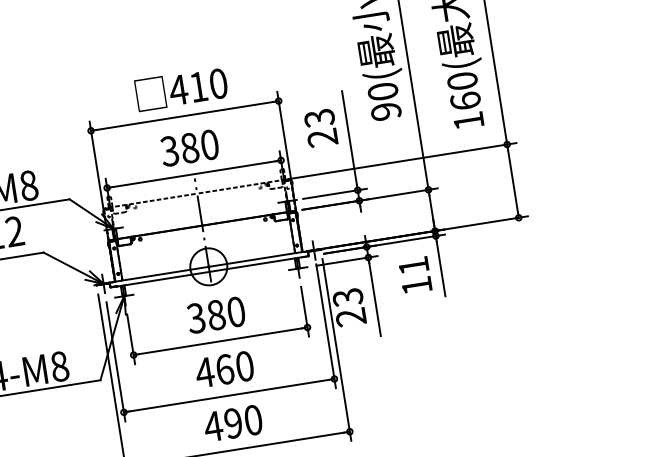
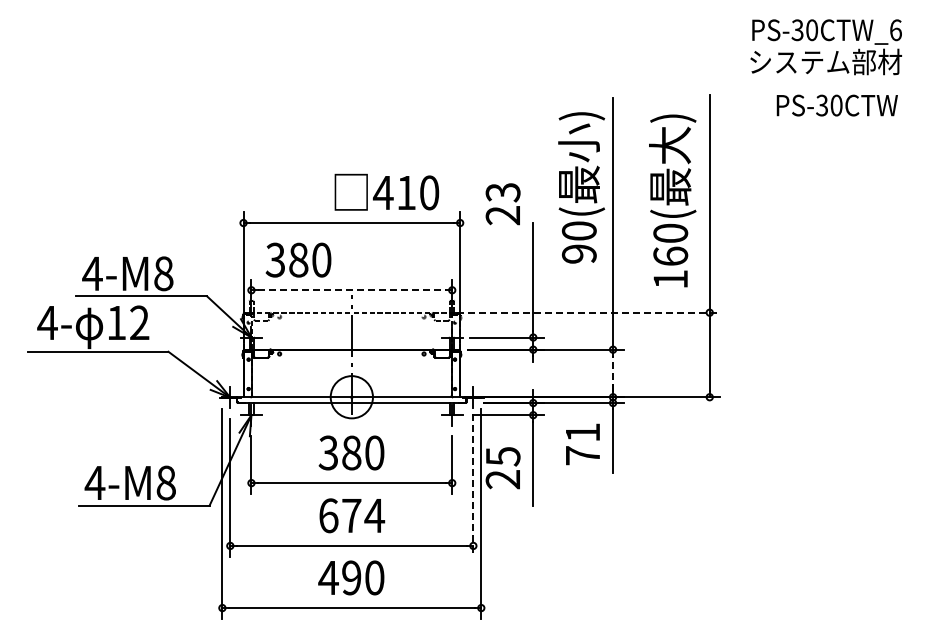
text: (181, 88) -> (386, 191), moved
text: (320, 128) -> (502, 204), moved
text: (189, 147) -> (298, 259), moved
line: (402, 160) -> (588, 312), solid -> dashed
line: (194, 174) -> (352, 290), solid -> dashed
line: (432, 209) -> (613, 372), solid -> dashed
text: (416, 285) -> (582, 455), 11 -> 71
text: (347, 297) -> (502, 456), 23 -> 25
line: (326, 326) -> (473, 485), solid -> dashed
text: (224, 369) -> (351, 515), 460 -> 674

